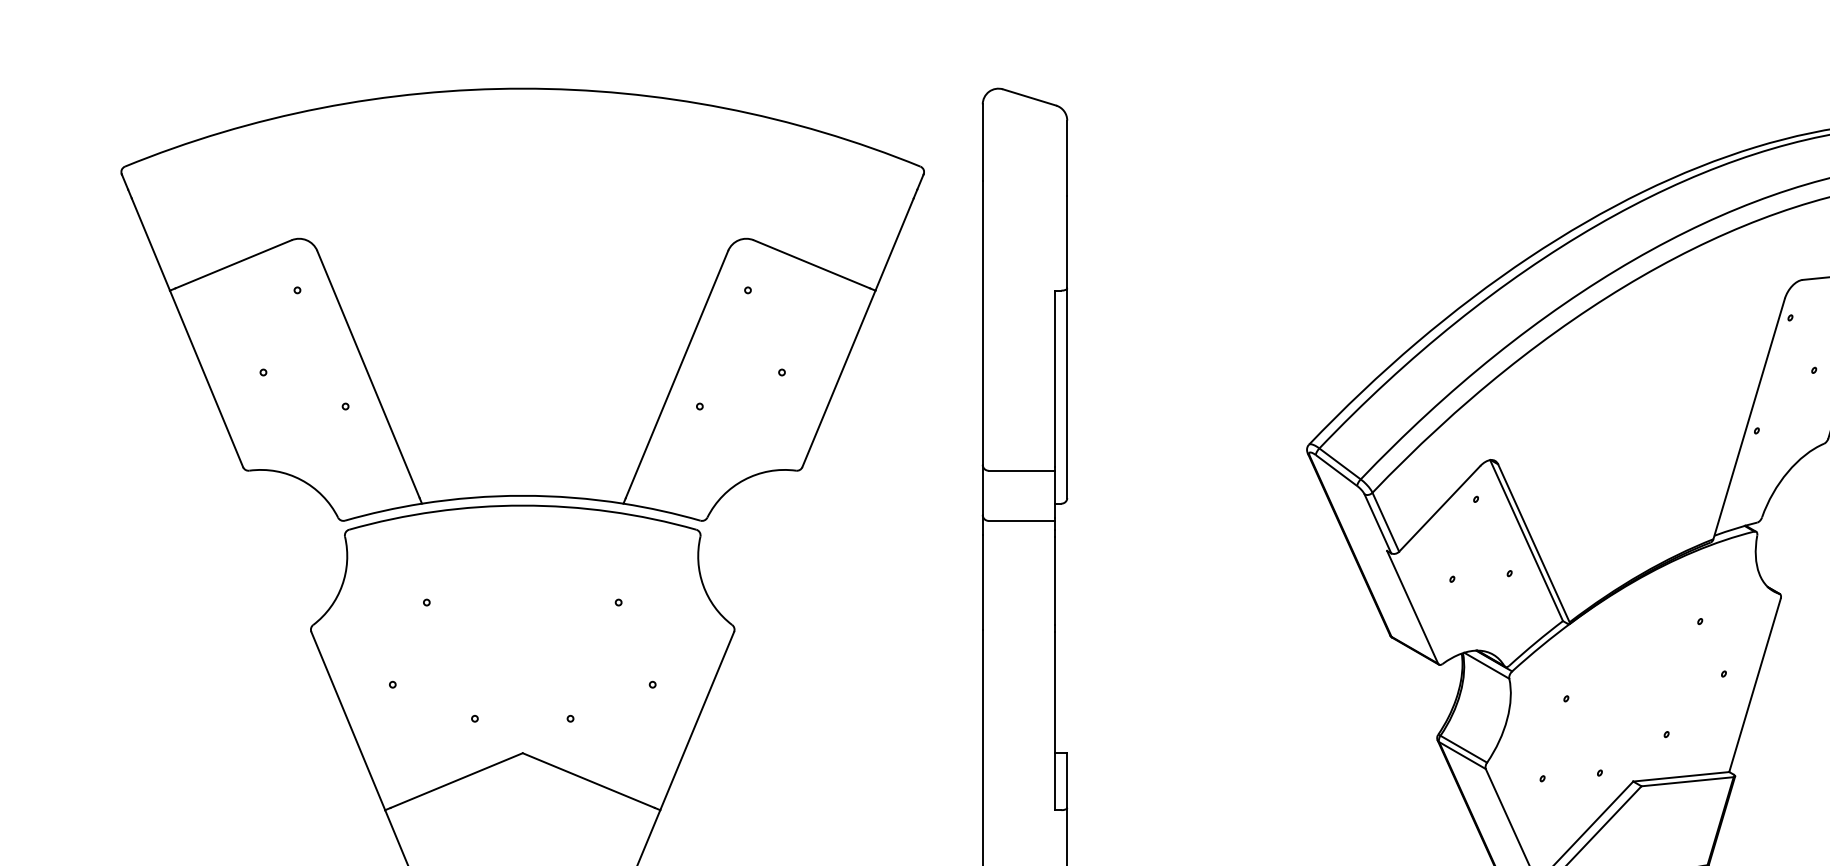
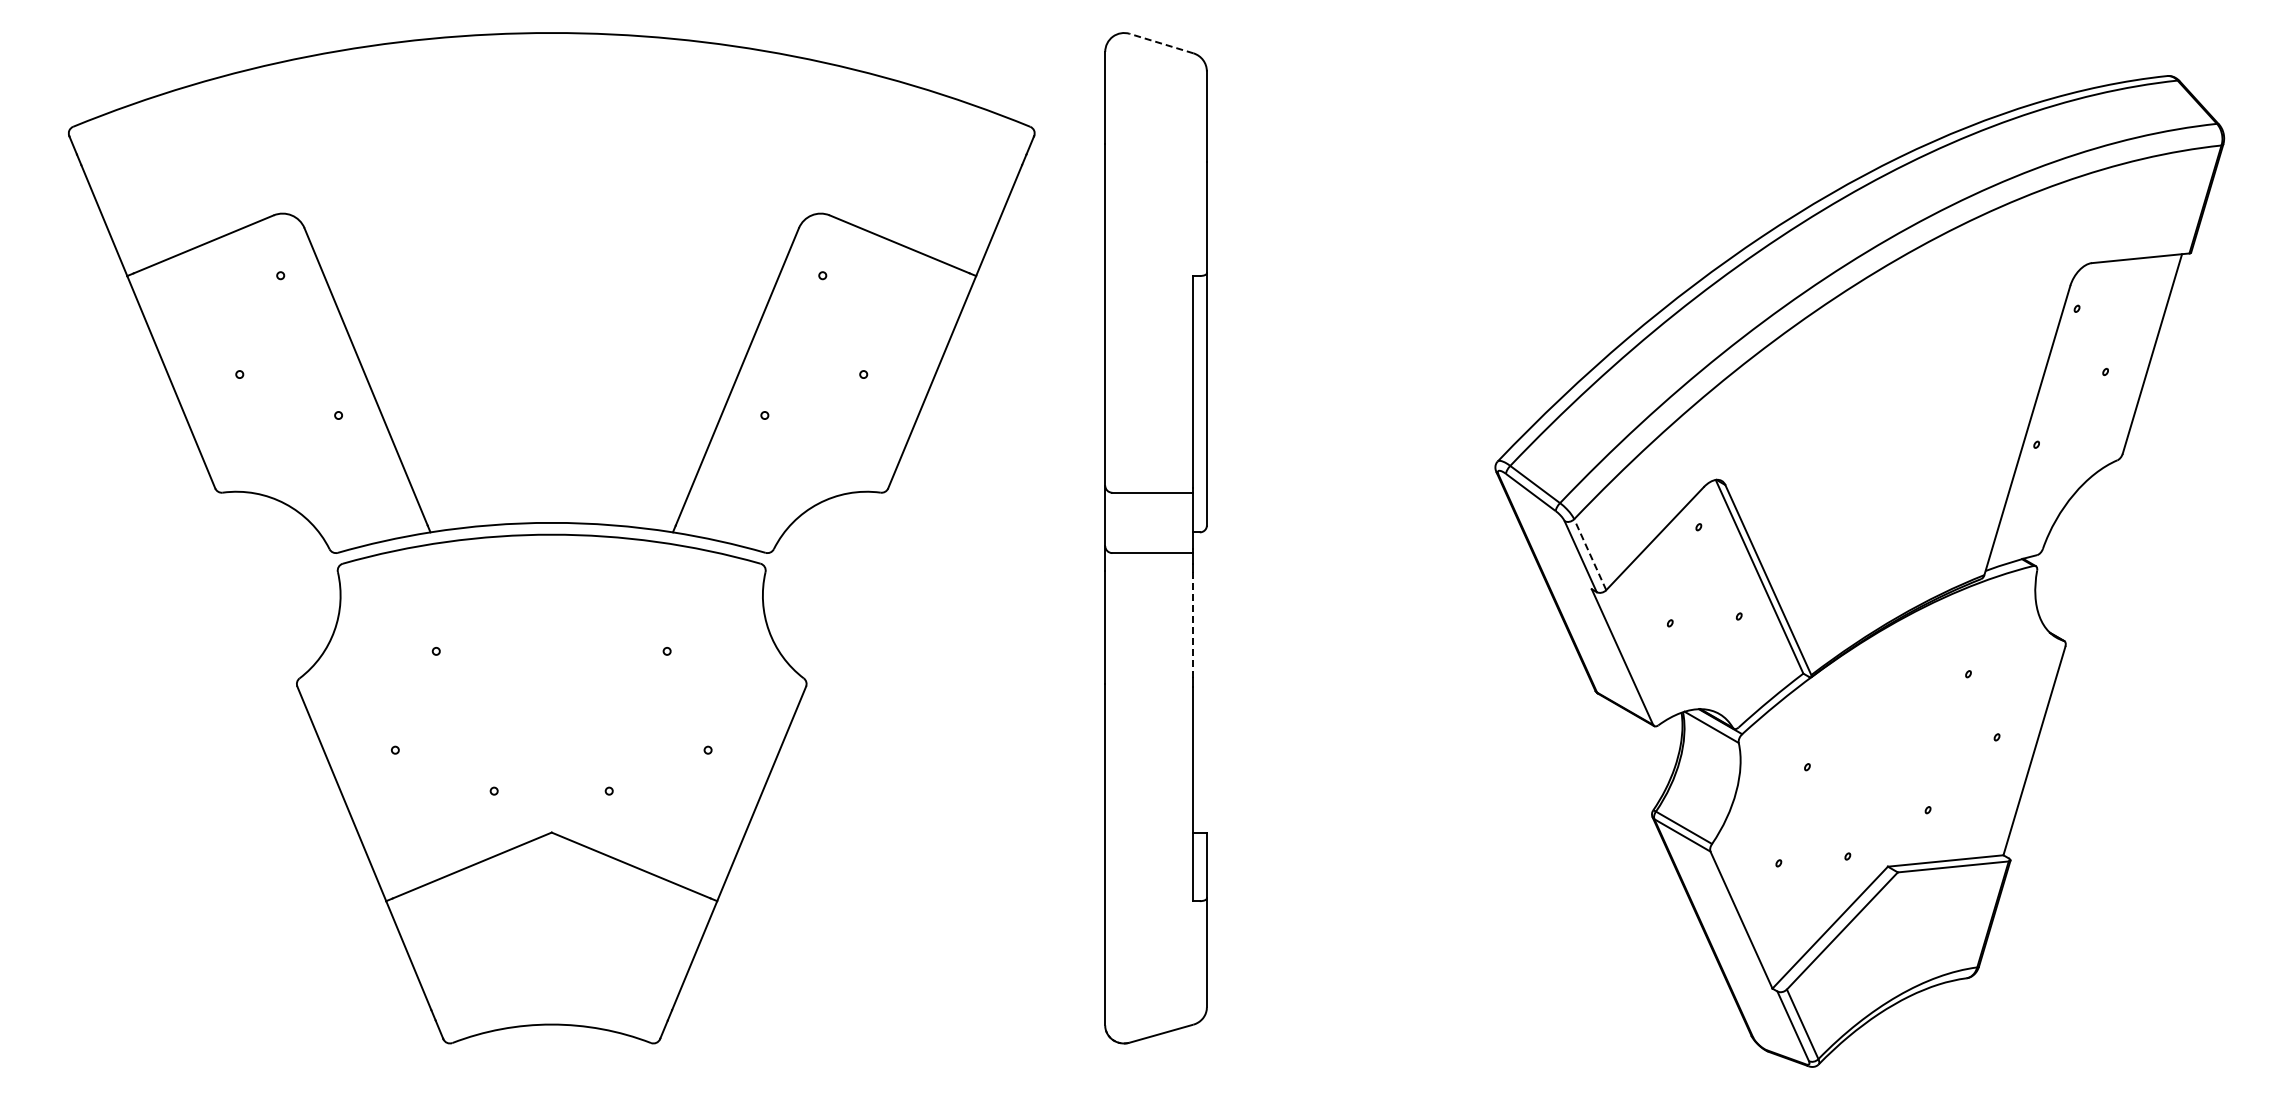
line: (1029, 97) -> (1161, 43), solid -> dashed
line: (1386, 522) -> (1590, 554), solid -> dashed
line: (1055, 580) -> (1192, 624), solid -> dashed

